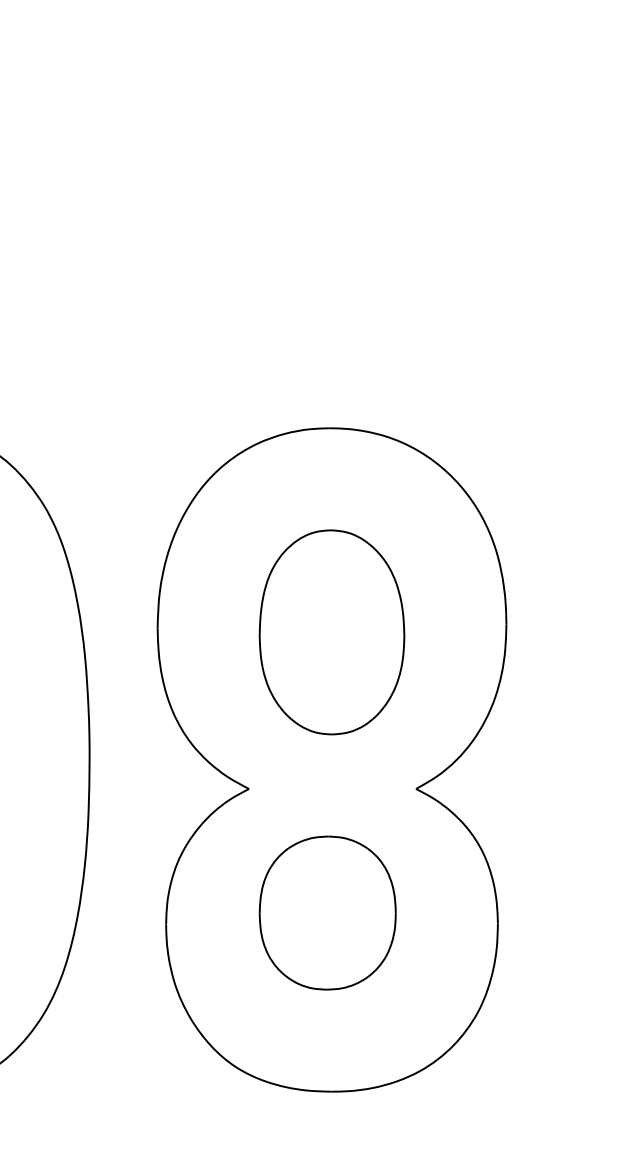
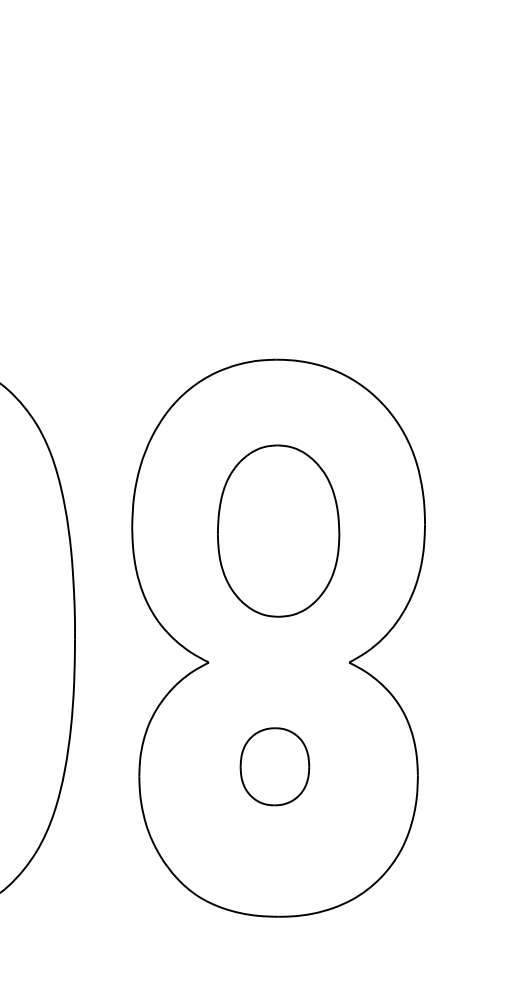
part: (327, 912) -> (274, 766), size x0.6

